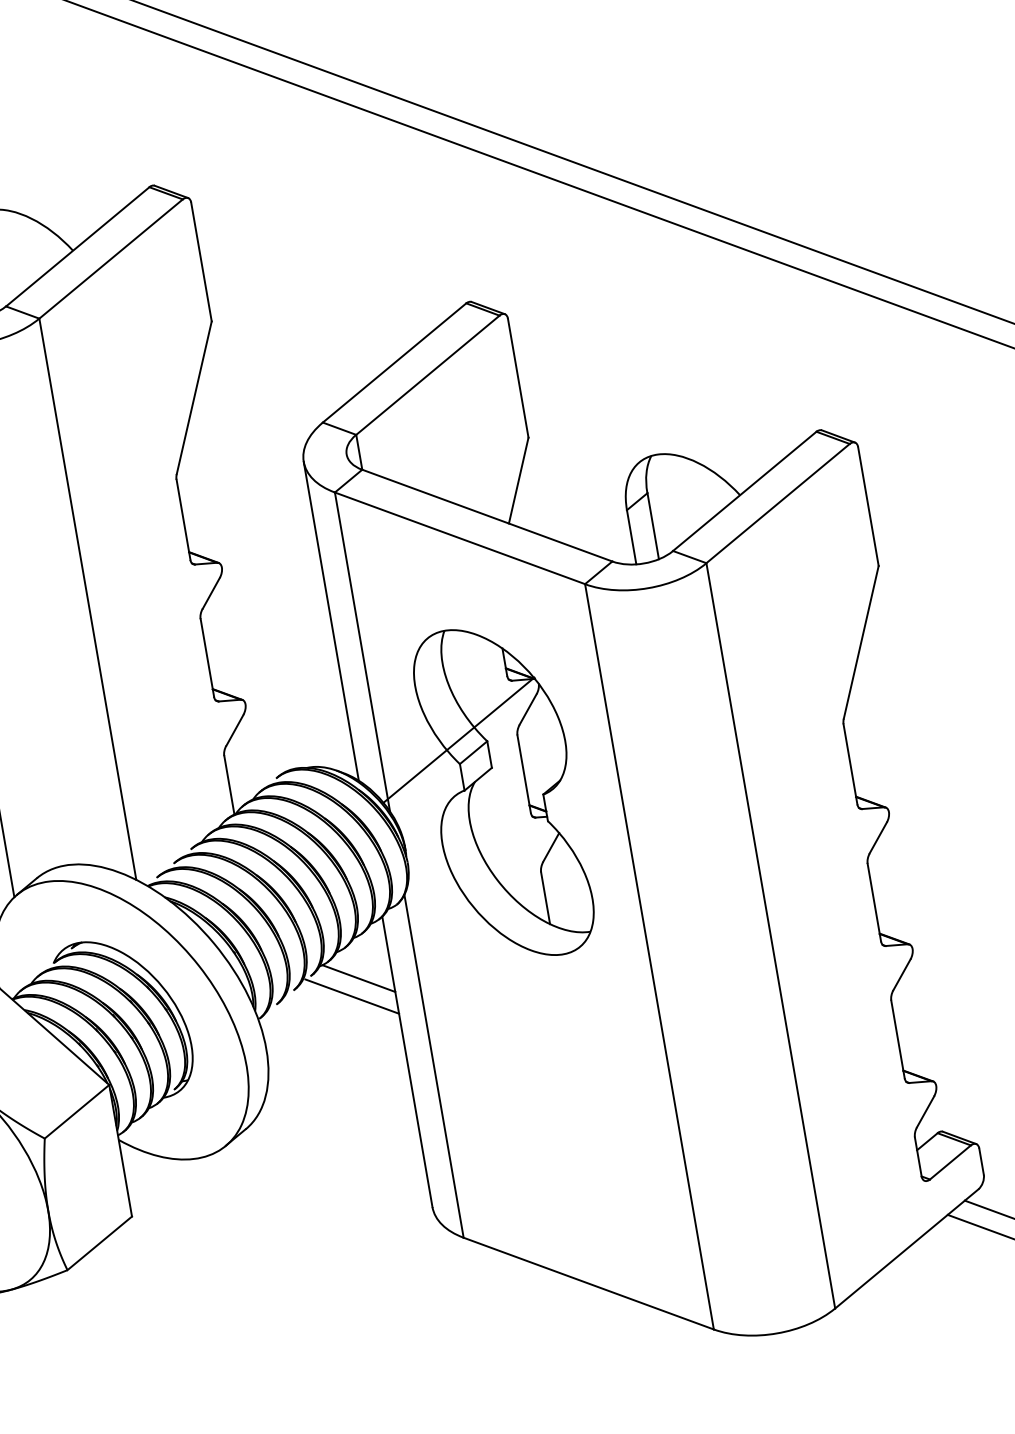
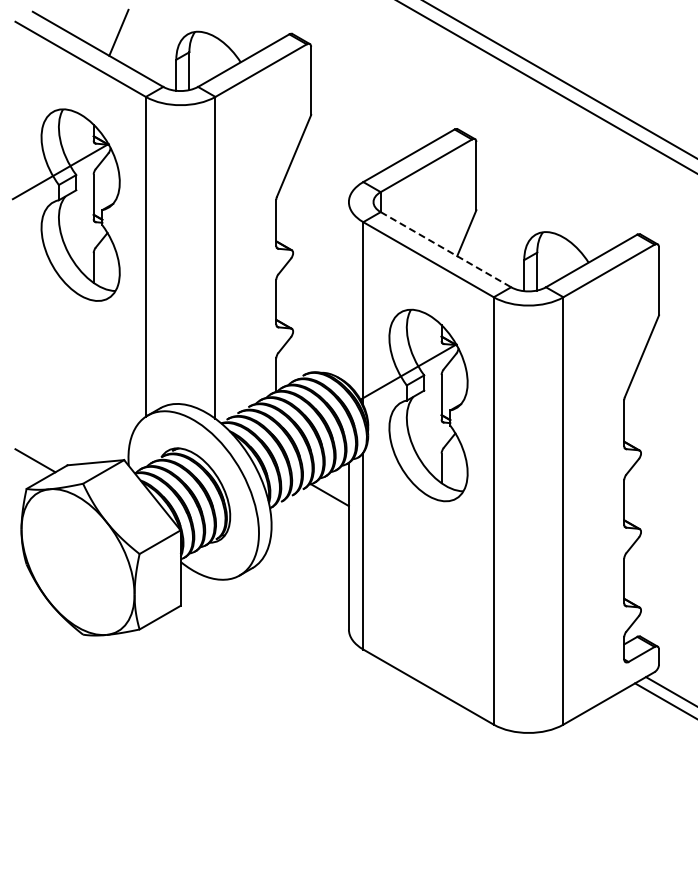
line: (488, 515) -> (446, 249), solid -> dashed
line: (330, 621) -> (348, 293), removed
line: (352, 996) -> (324, 504), removed

